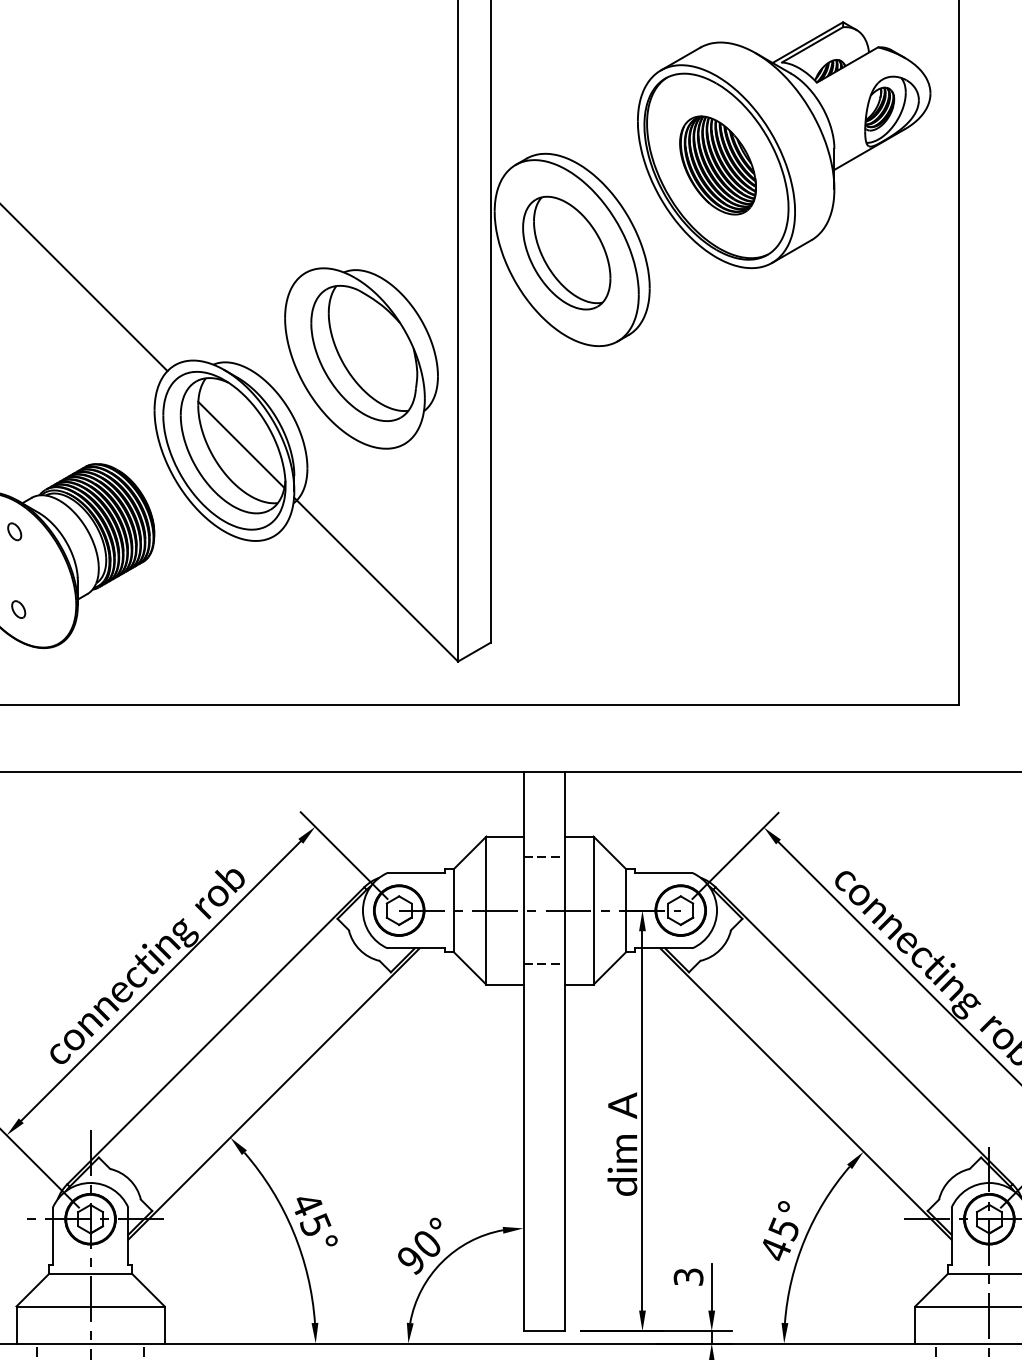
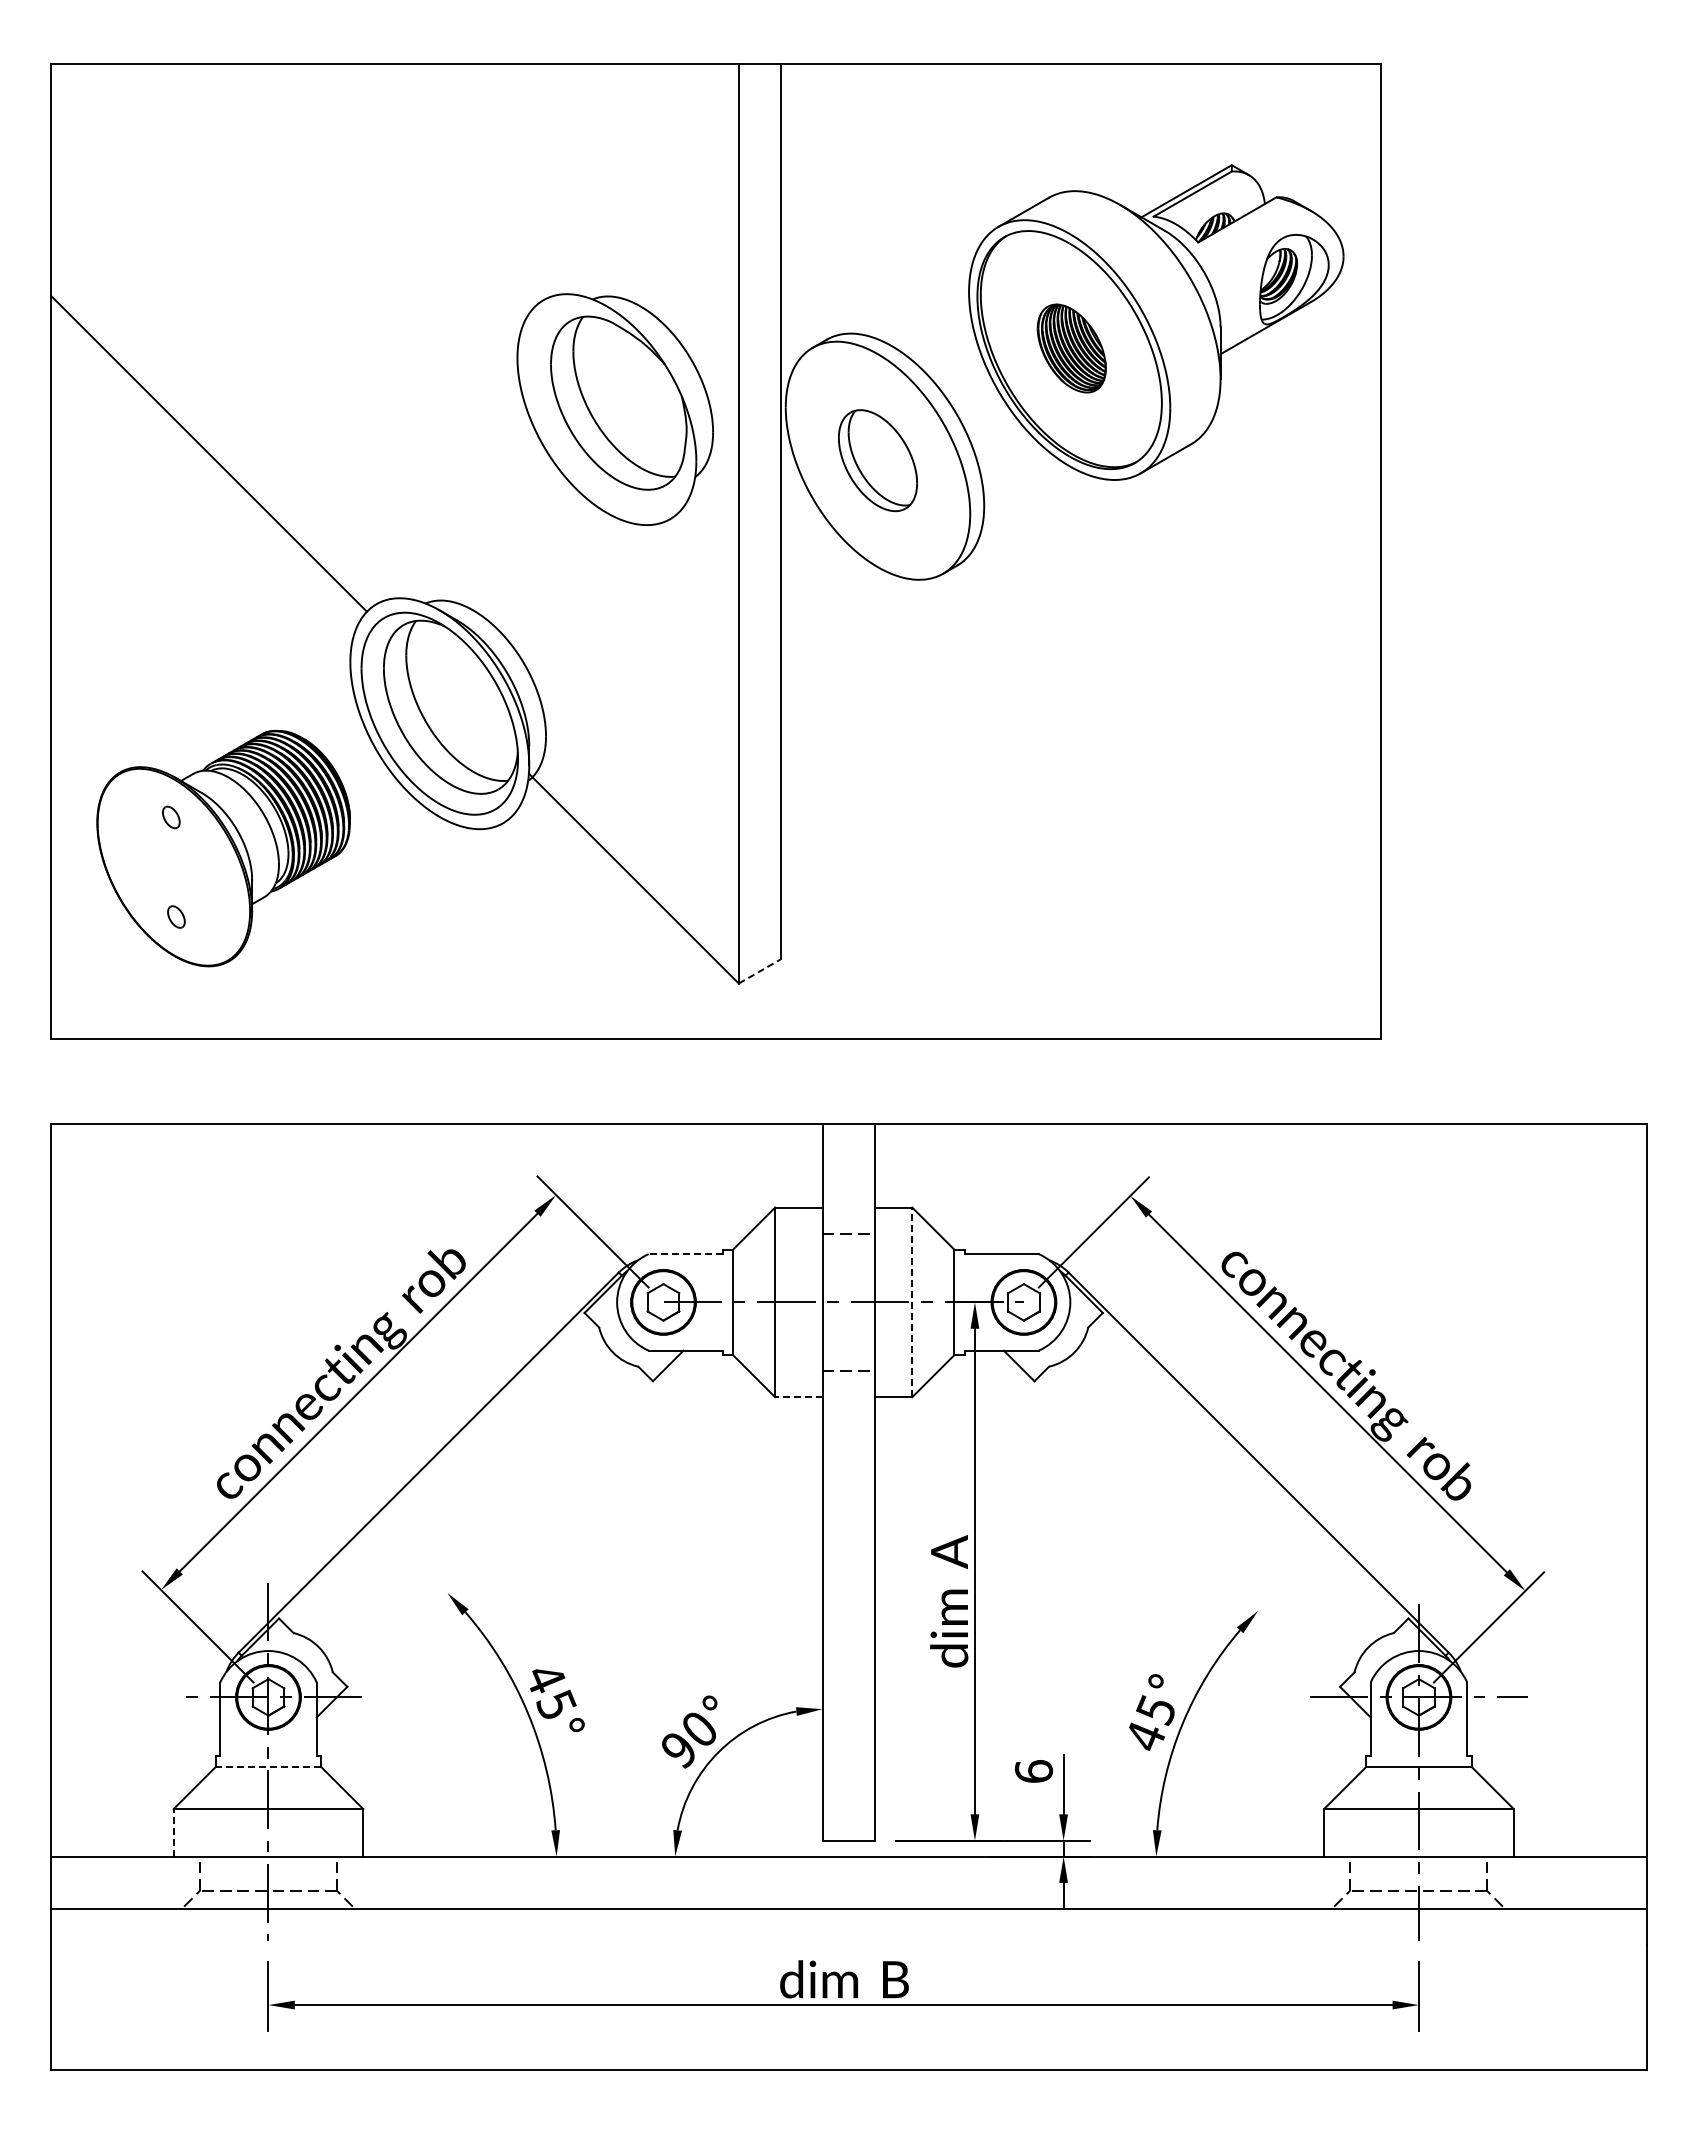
part: (717, 165) -> (1071, 348), size x0.7
part: (566, 252) -> (877, 460), size x0.7
part: (360, 358) -> (614, 409), moved
line: (241, 445) -> (461, 706), removed
line: (474, 652) -> (760, 971), solid -> dashed
line: (416, 873) -> (685, 1254), solid -> dashed
line: (593, 910) -> (912, 1302), solid -> dashed
line: (504, 984) -> (798, 1397), solid -> dashed
line: (273, 1093) -> (502, 1536), removed
line: (805, 1093) -> (1183, 1536), removed
line: (90, 1273) -> (268, 1766), solid -> dashed
text: (688, 1277) -> (1033, 1771), 3 -> 6
line: (16, 1324) -> (173, 1832), solid -> dashed

